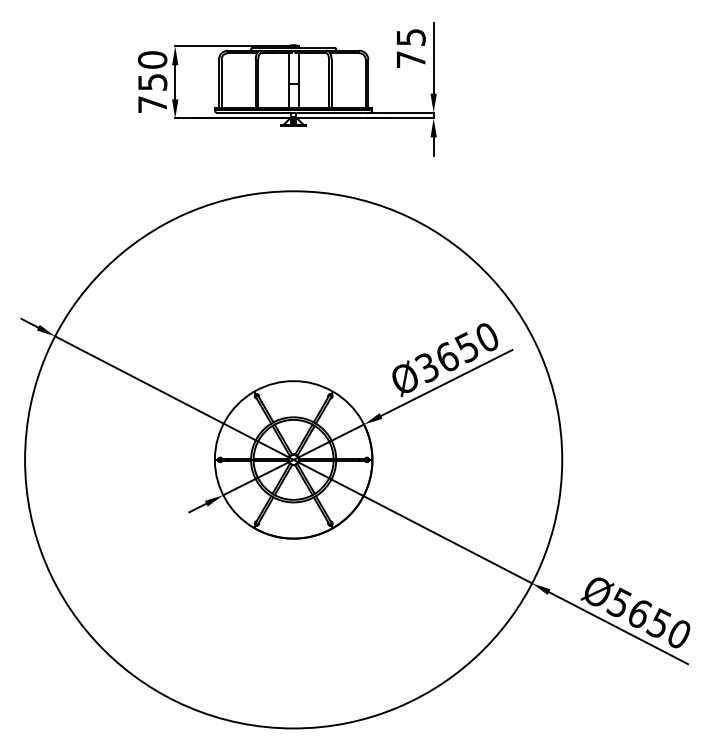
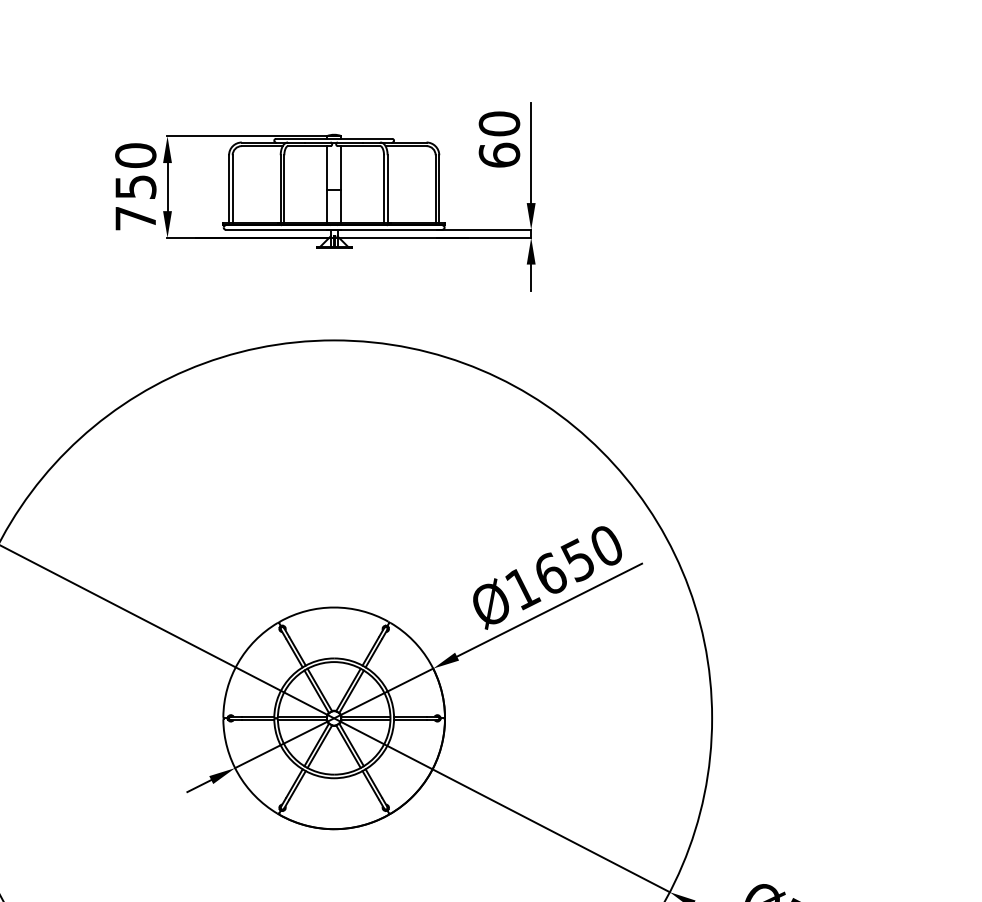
text: (410, 48) -> (498, 139), 75 -> 60
text: (427, 368) -> (522, 589), Ø3650 -> Ø1650

